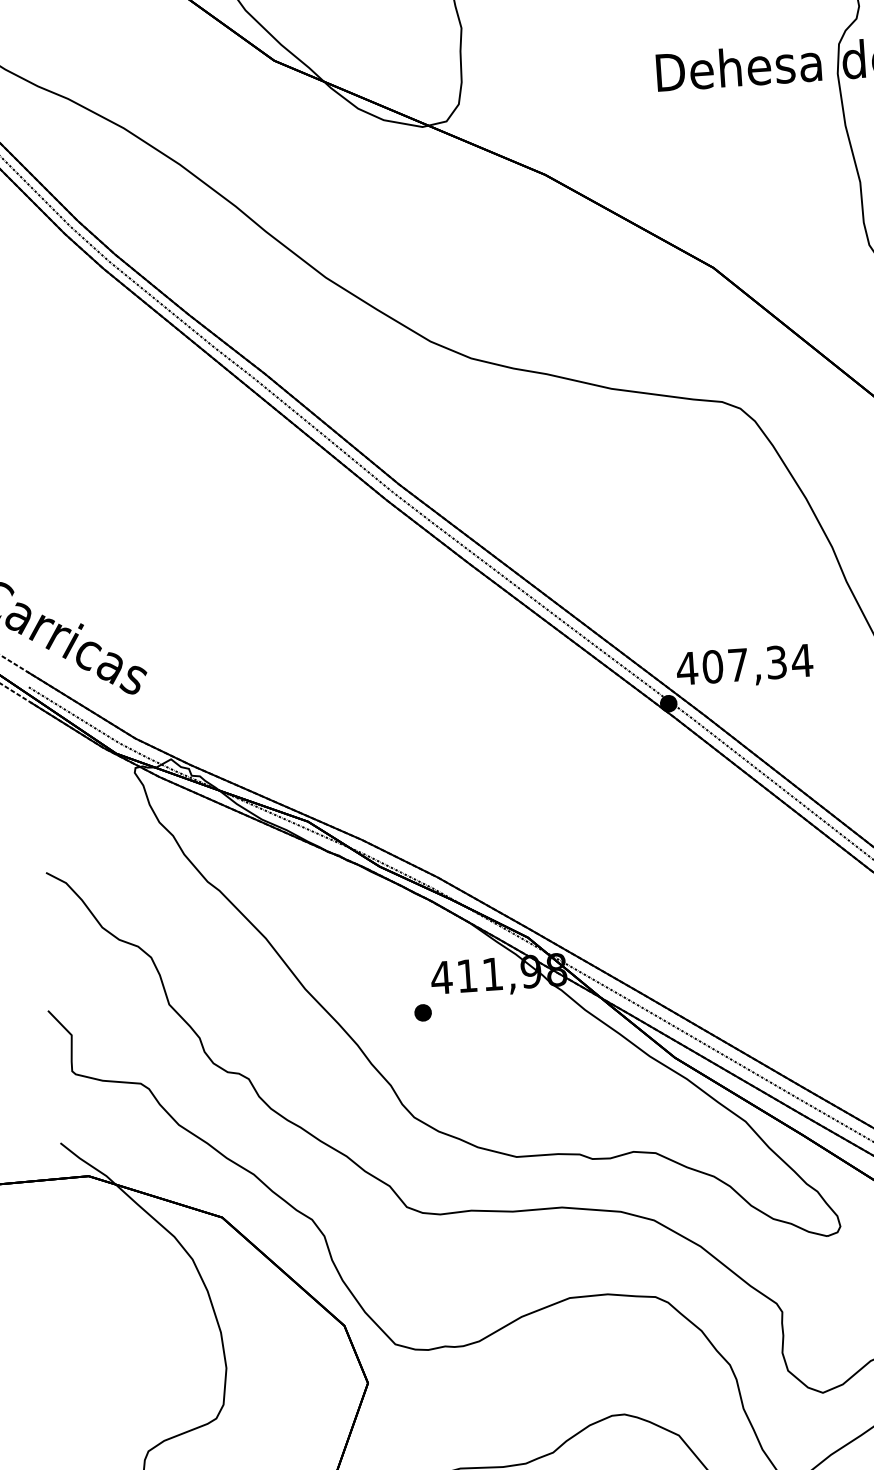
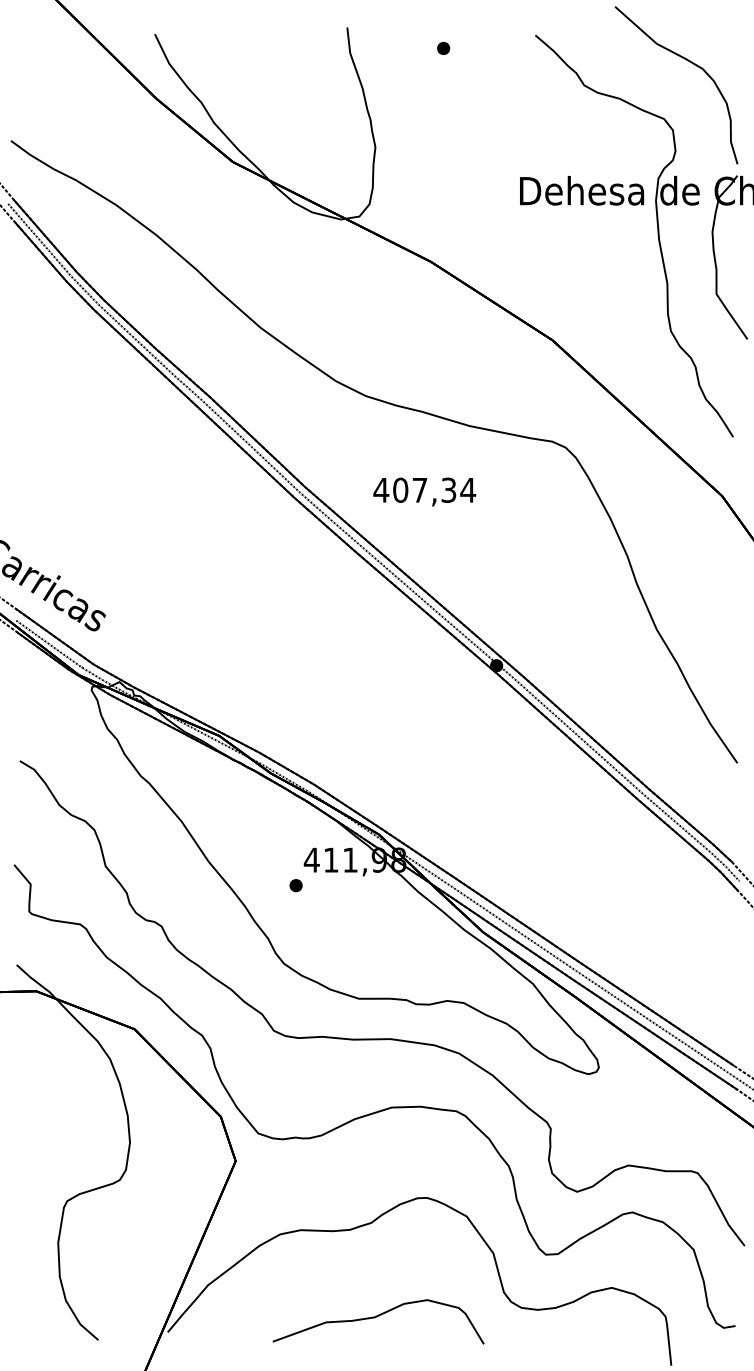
text: (744, 666) -> (424, 491), moved

